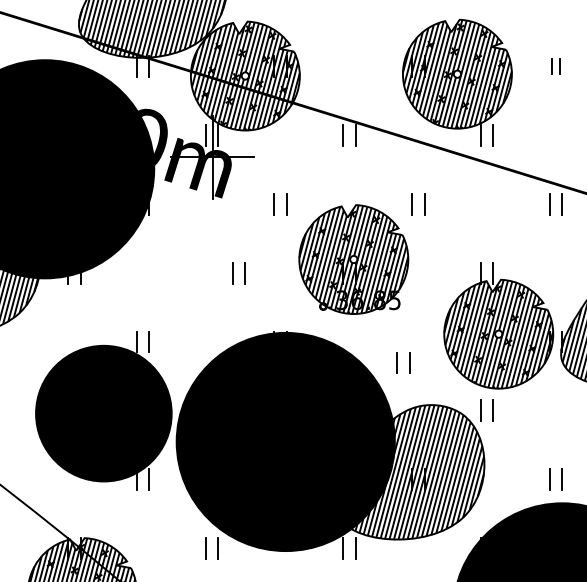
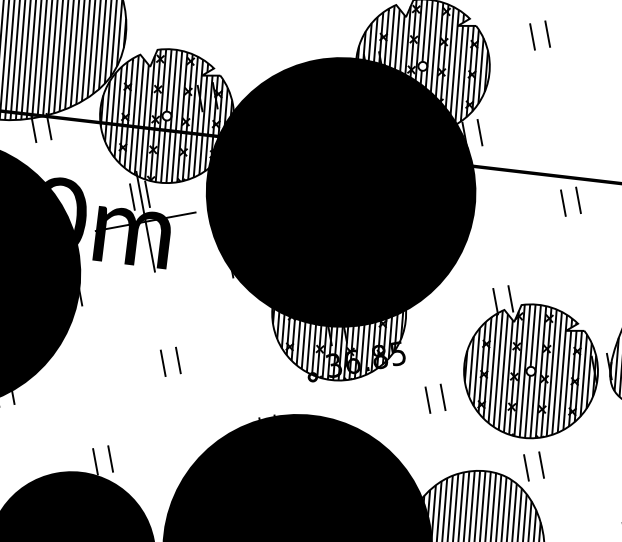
part: (555, 66) -> (539, 35), size x1.43
fill: (373, 162) -> (341, 191), added
part: (238, 273) -> (170, 362), moved
part: (403, 362) -> (435, 398), moved

